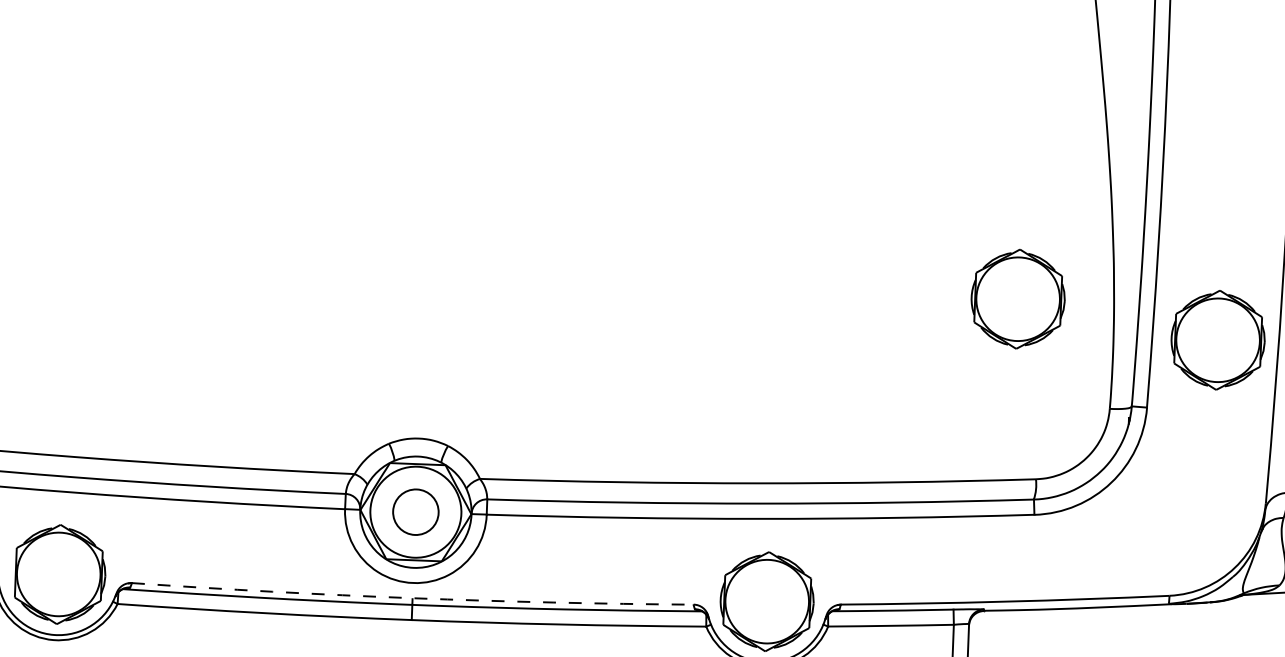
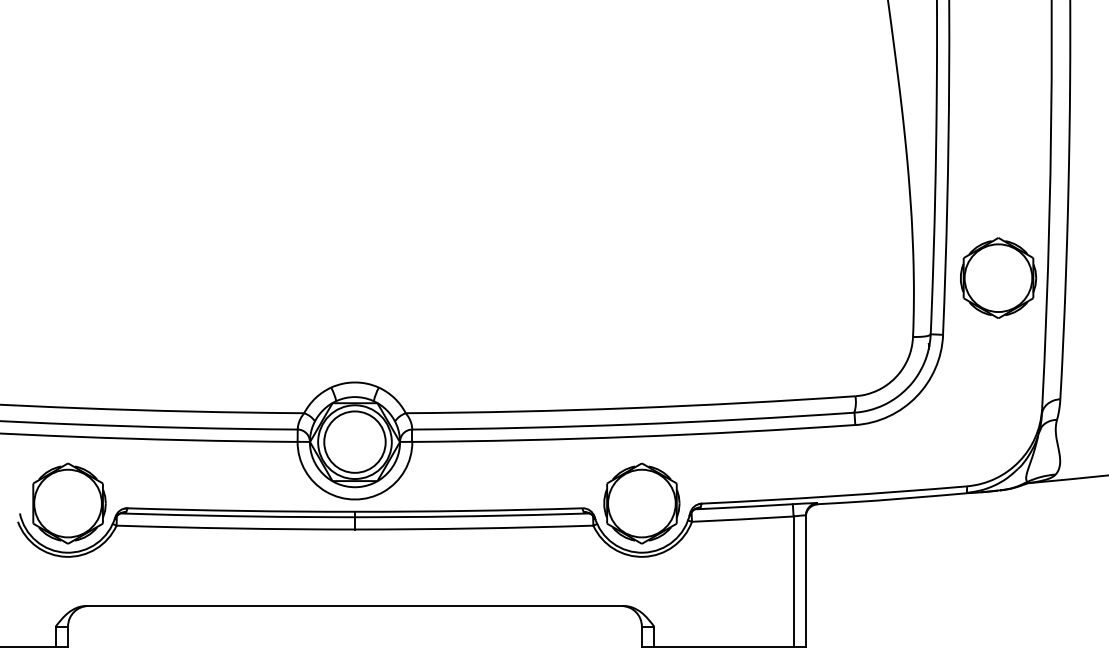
part: (1018, 298) -> (835, 250), removed
circle: (415, 511) -> (354, 441), size x1.67
arc: (412, 597) -> (354, 511), dashed -> solid

